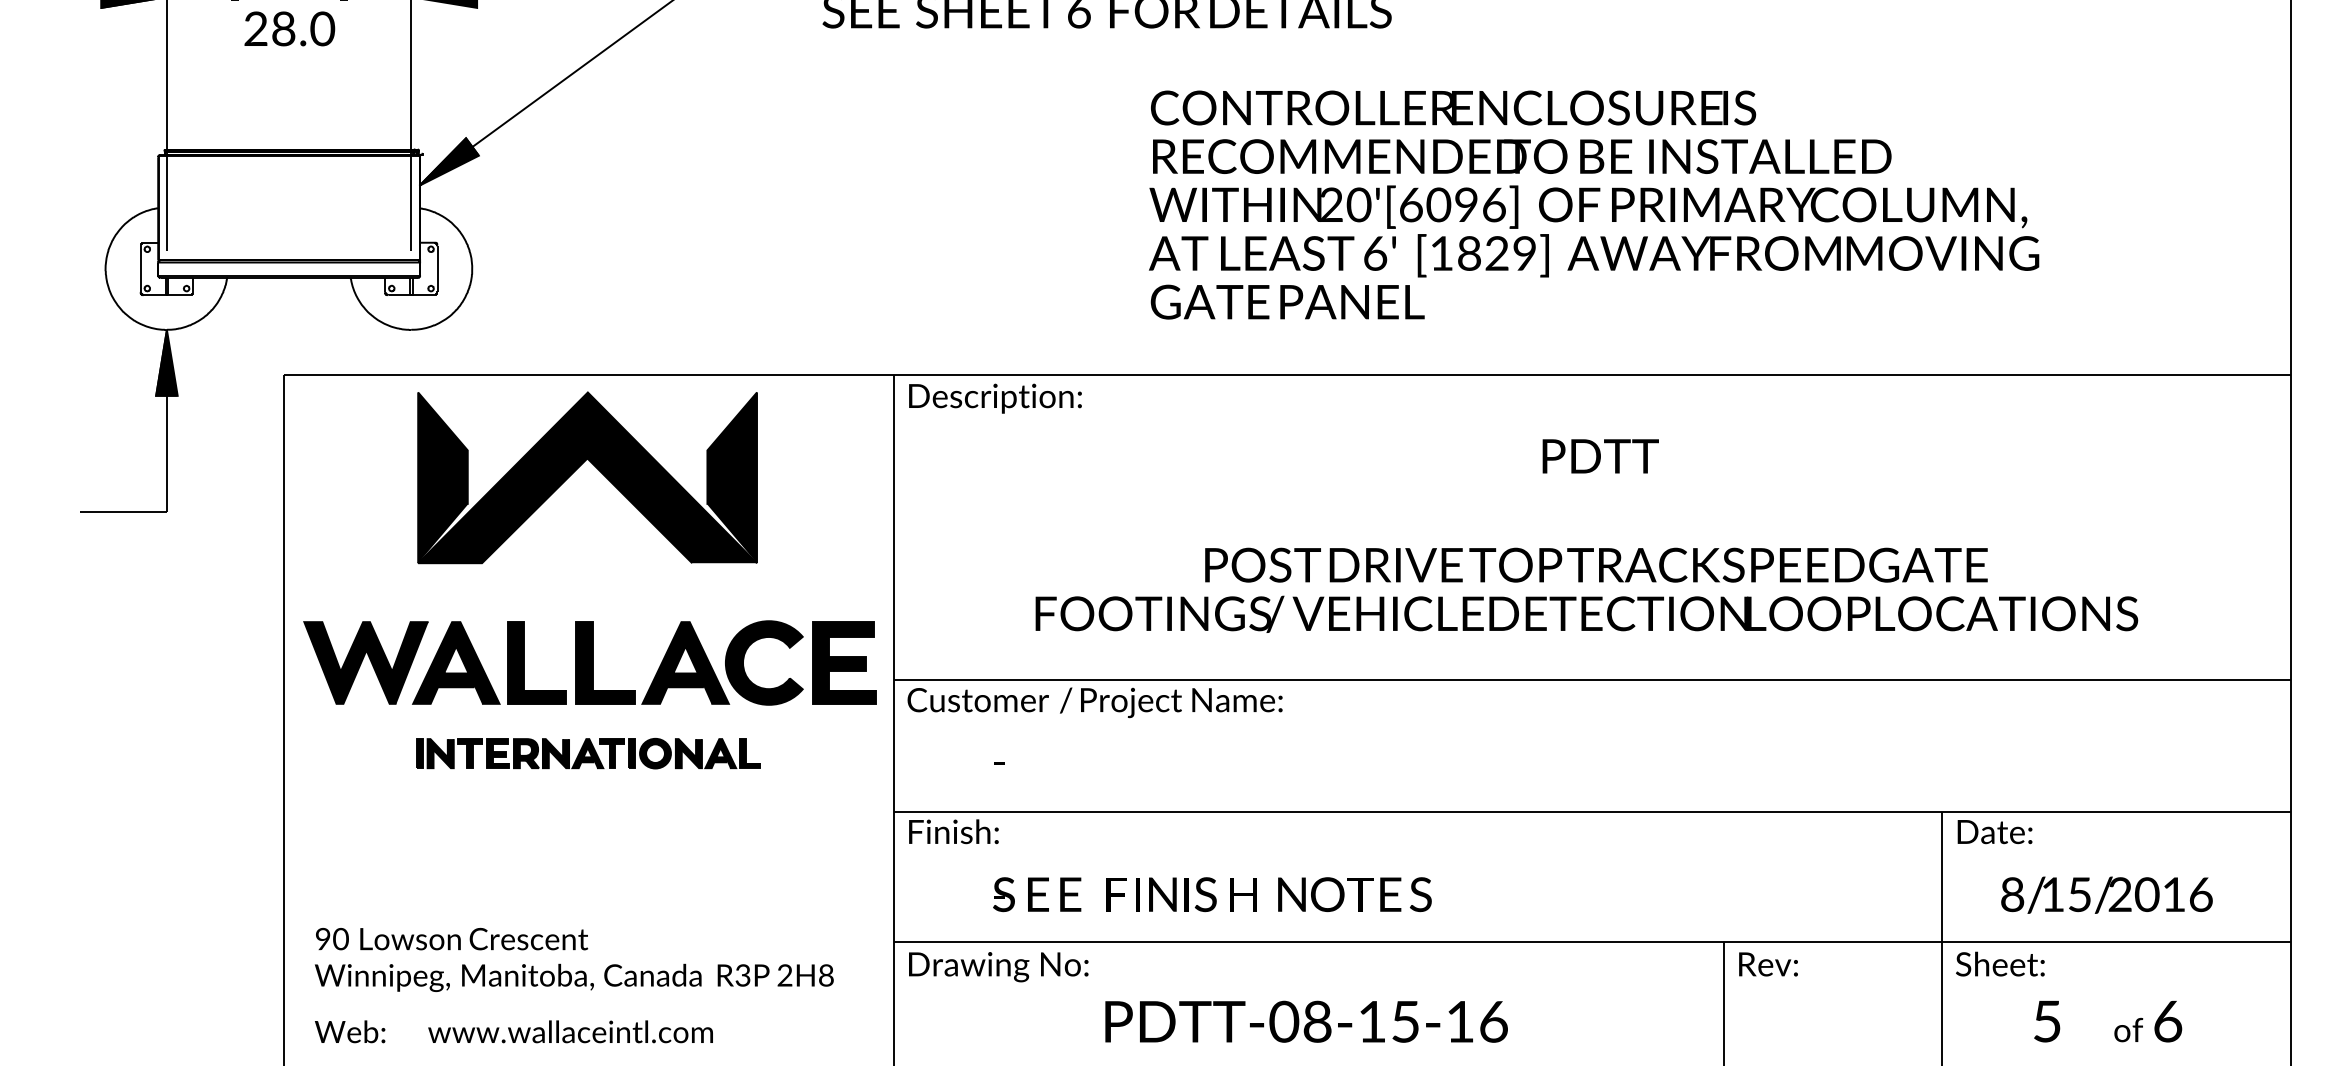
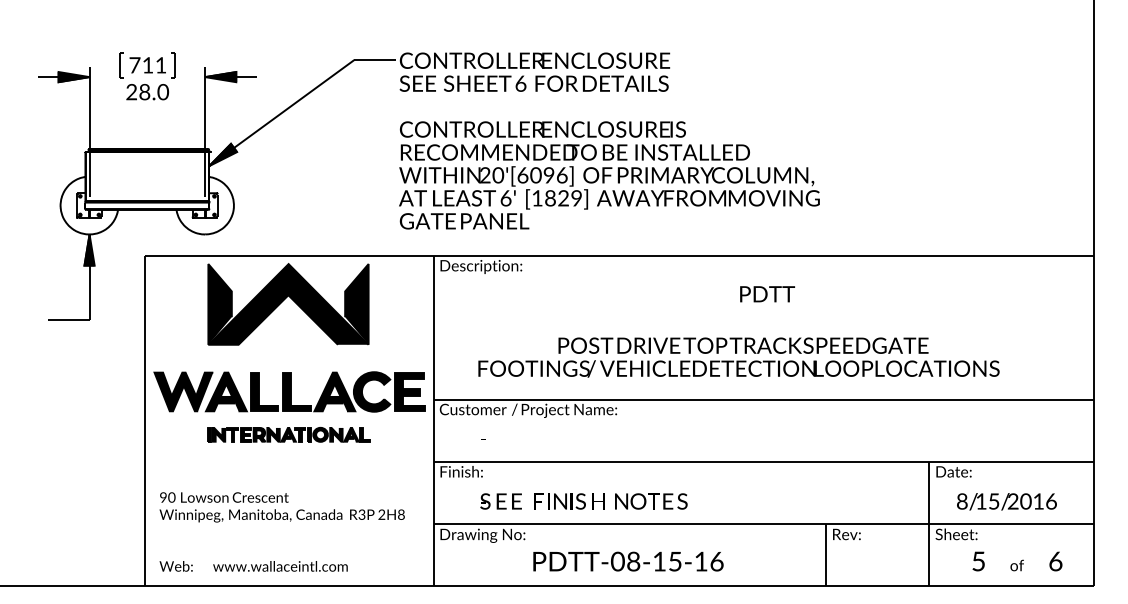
text: (1594, 205) -> (609, 175), moved
text: (1585, 590) -> (738, 357), moved
text: (572, 960) -> (281, 507), moved
text: (2167, 1021) -> (1055, 561), moved

